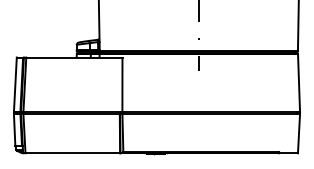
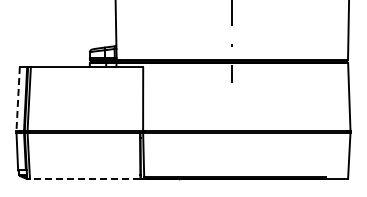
line: (15, 85) -> (18, 99), solid -> dashed
line: (72, 153) -> (84, 178), solid -> dashed

